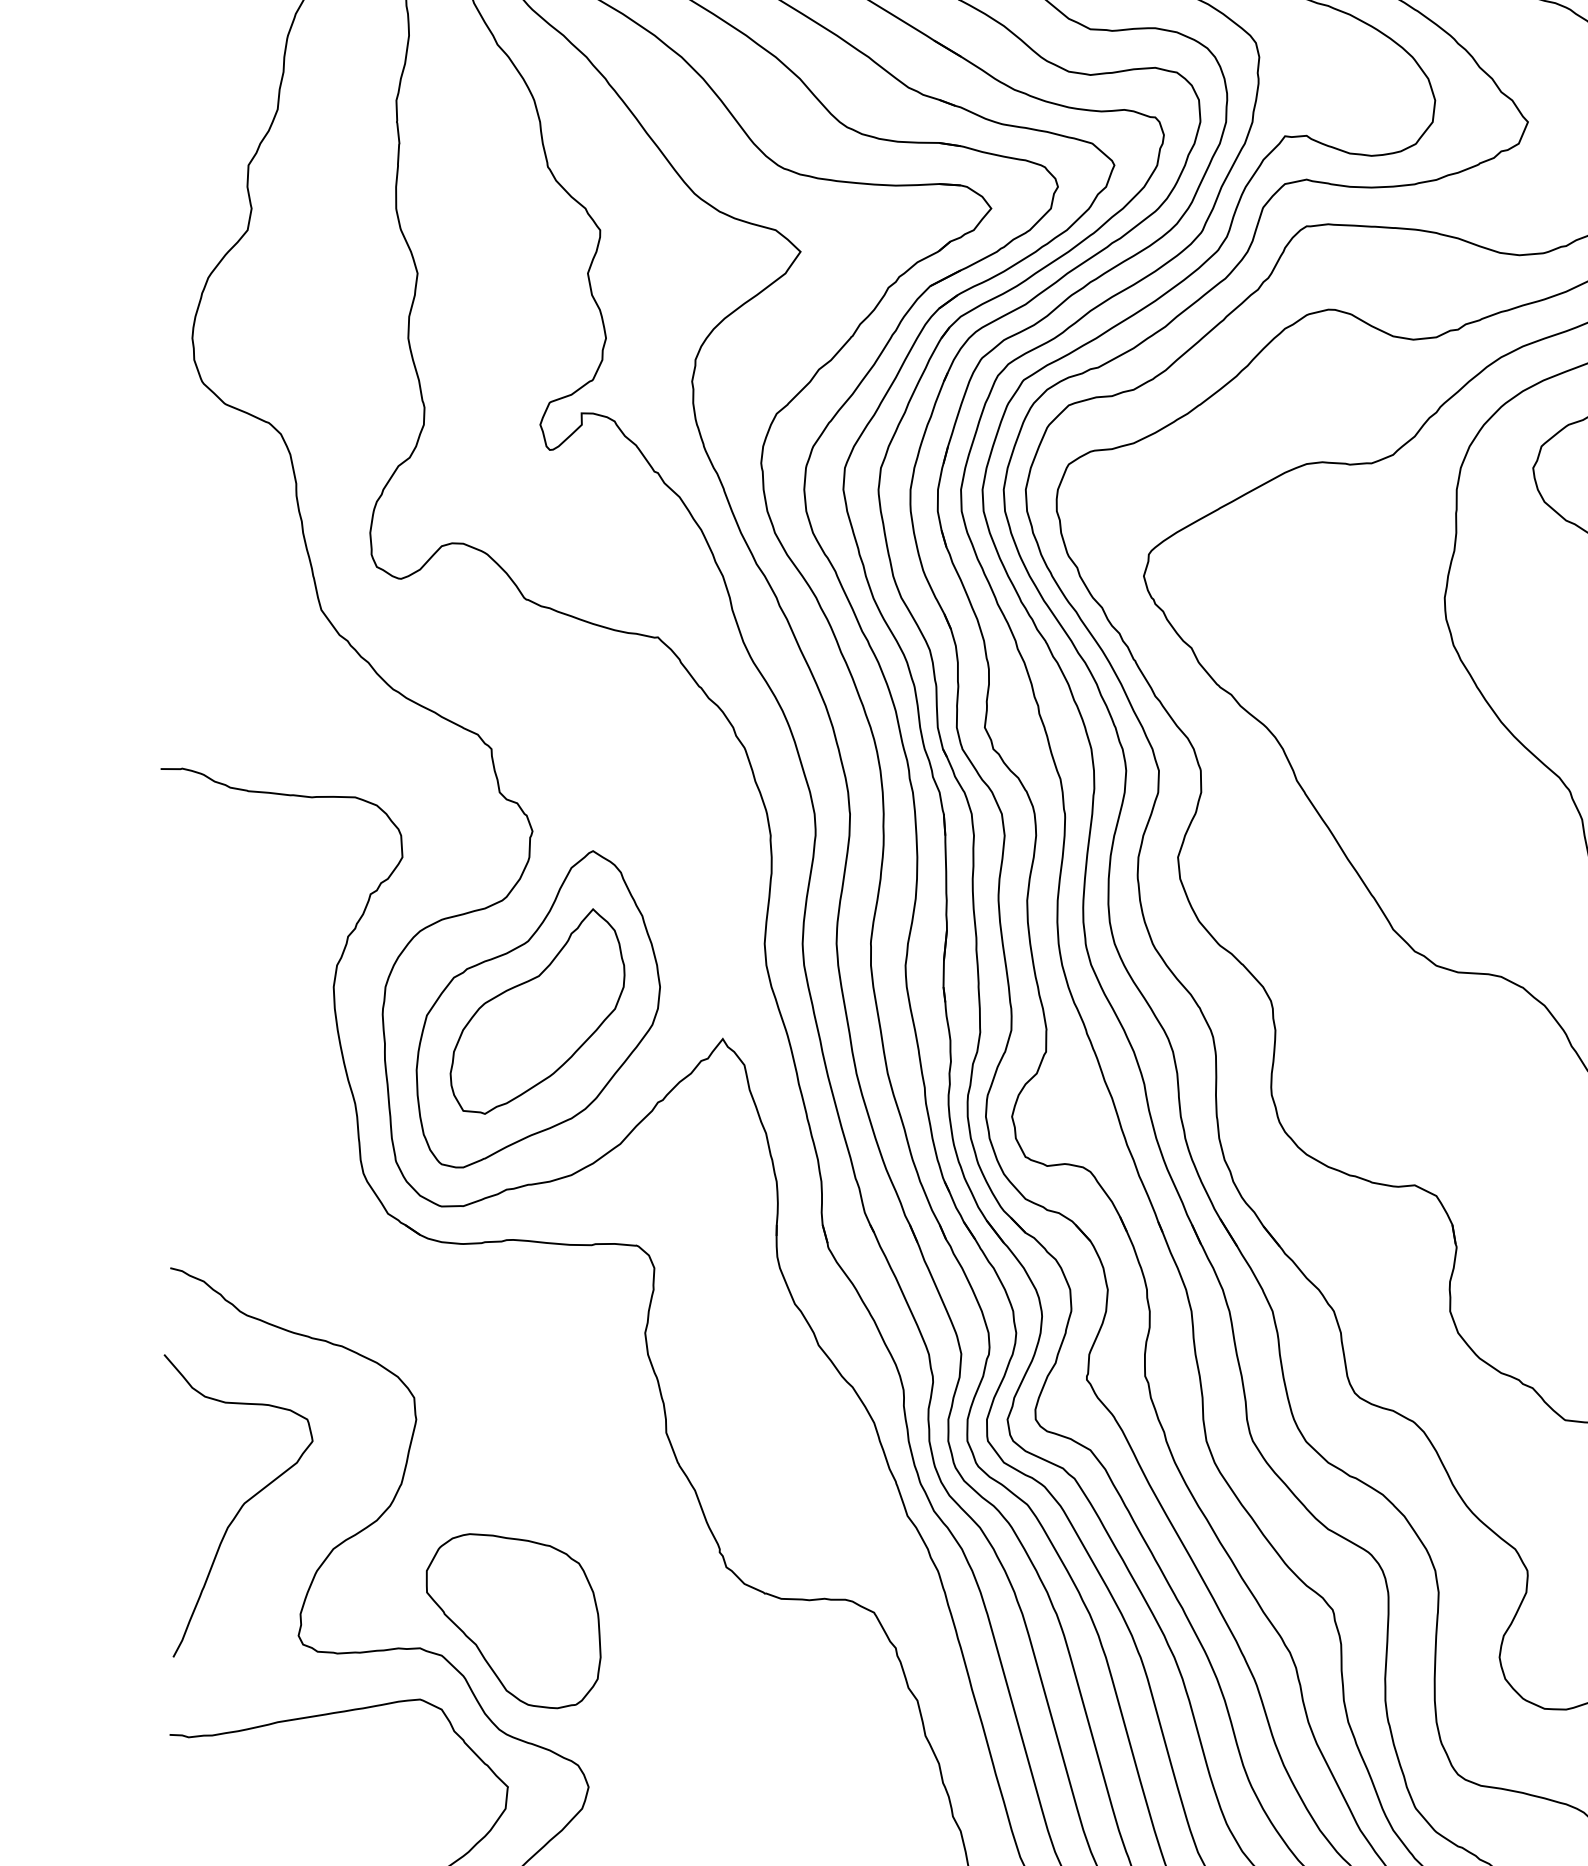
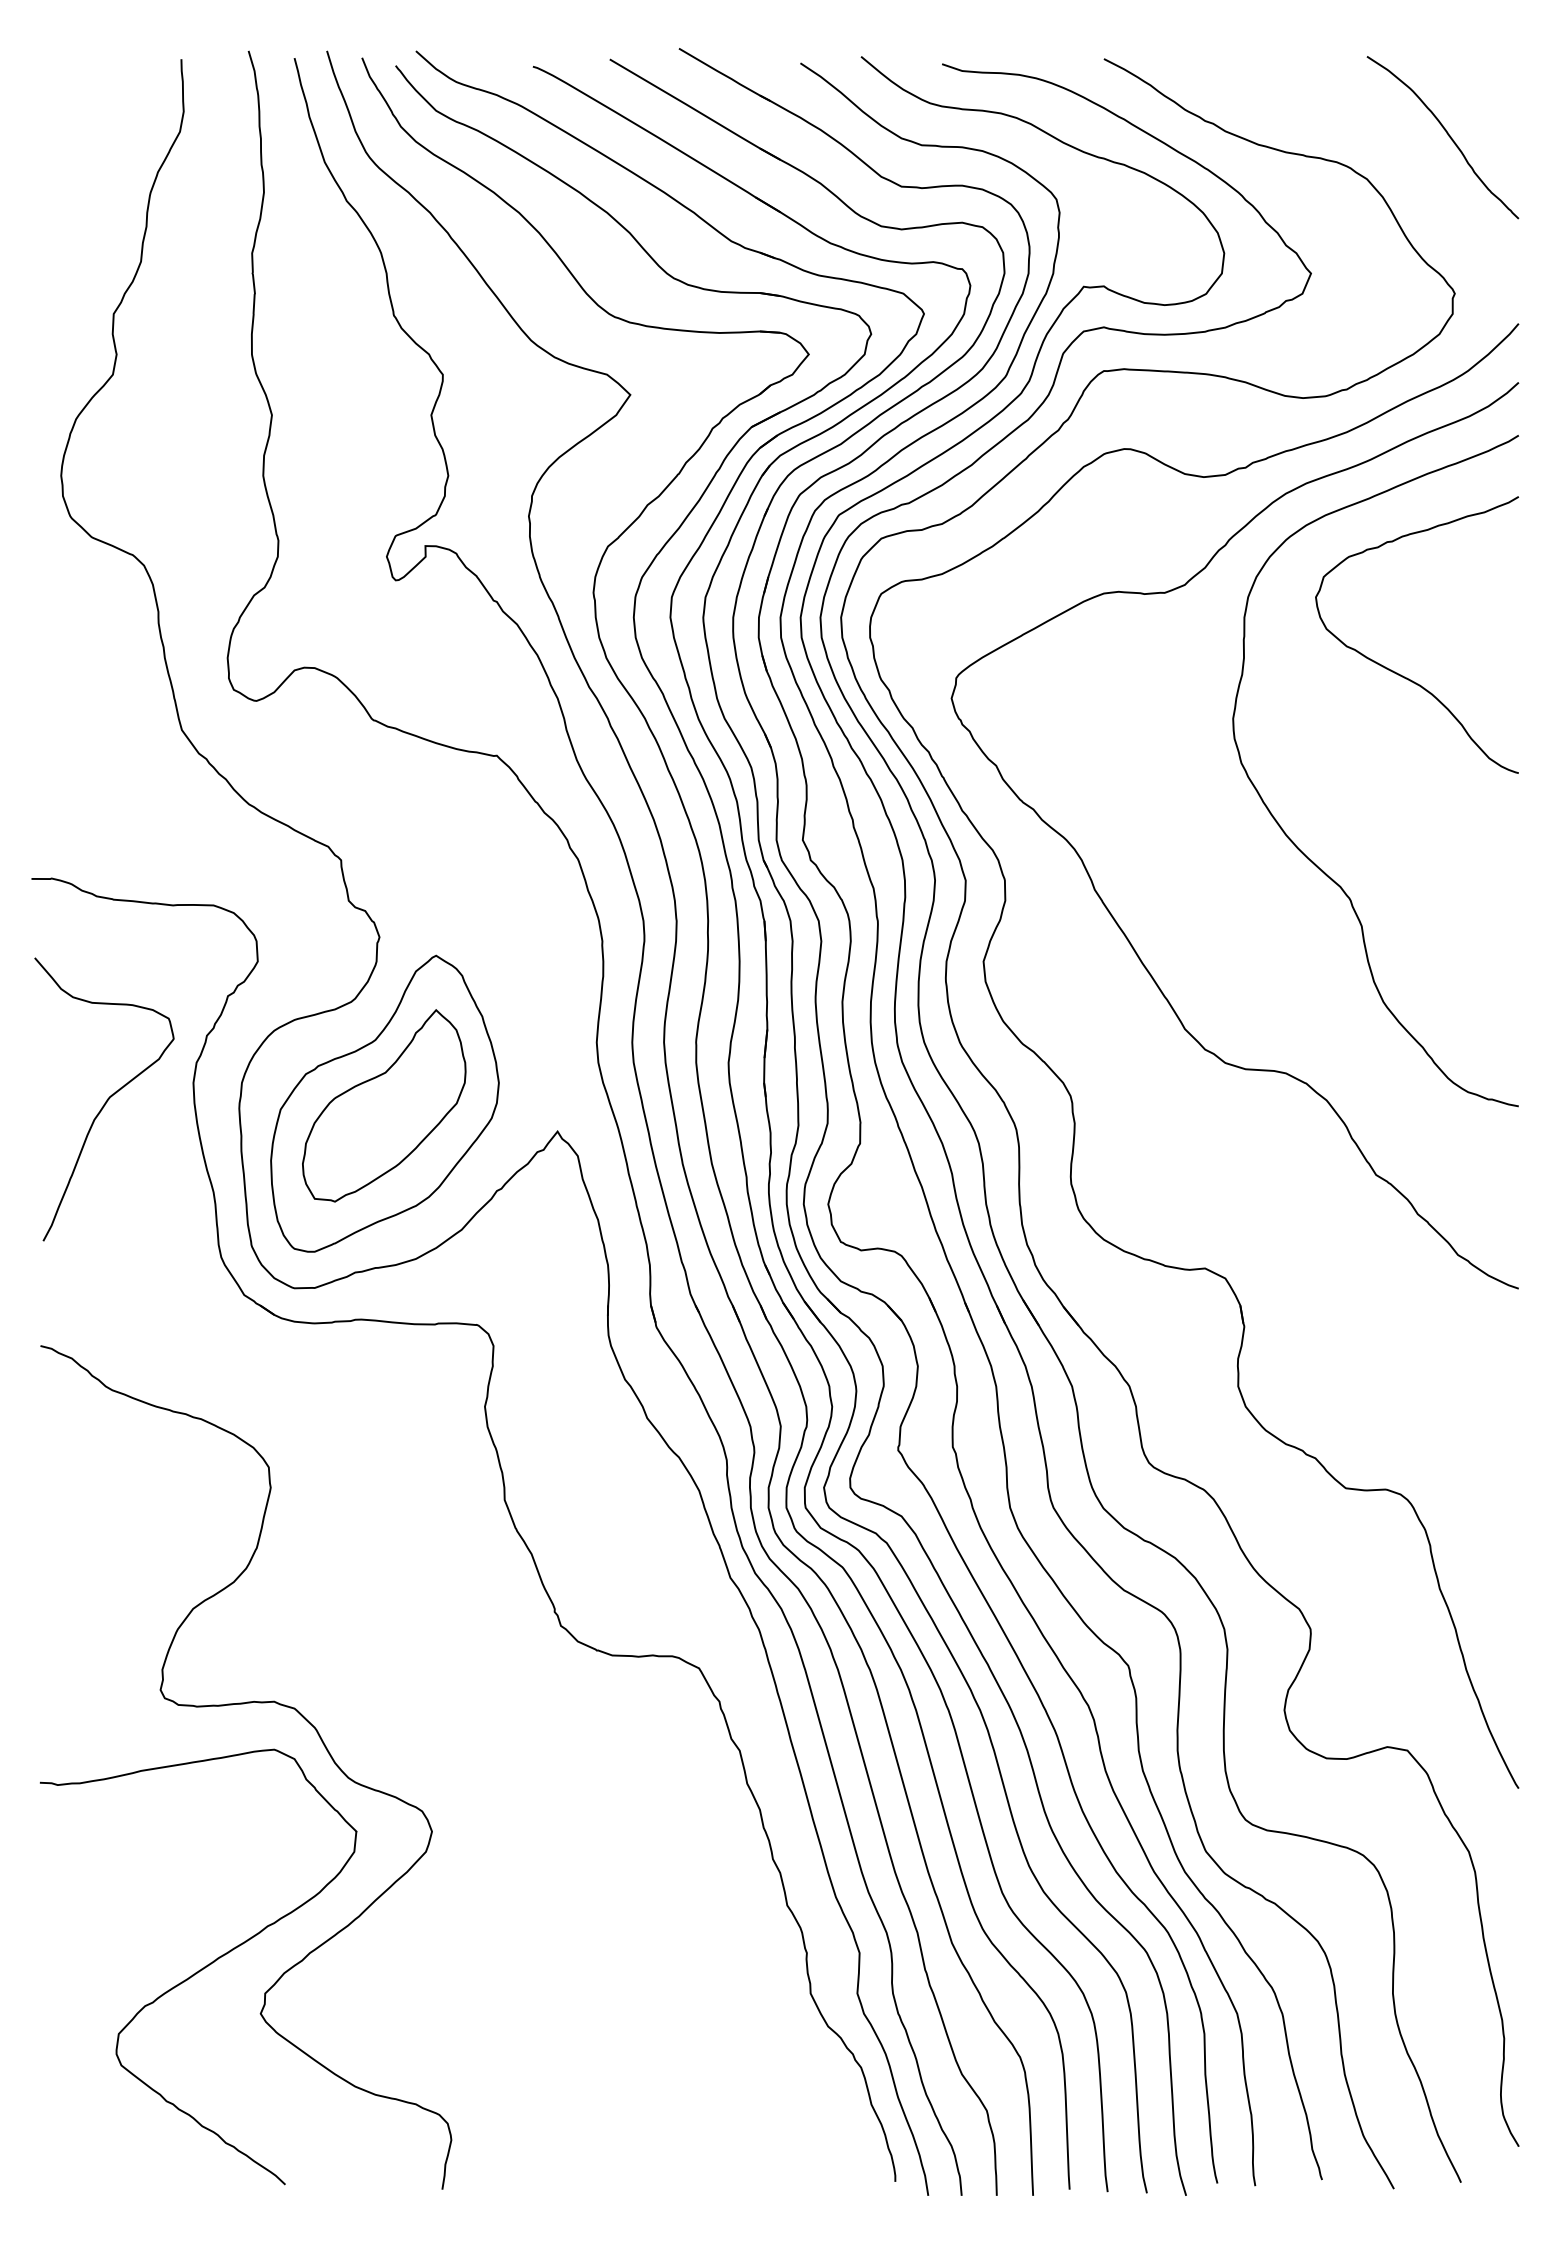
curve: (240, 1506) -> (106, 1100), moved
part: (513, 1621) -> (361, 1676), removed

